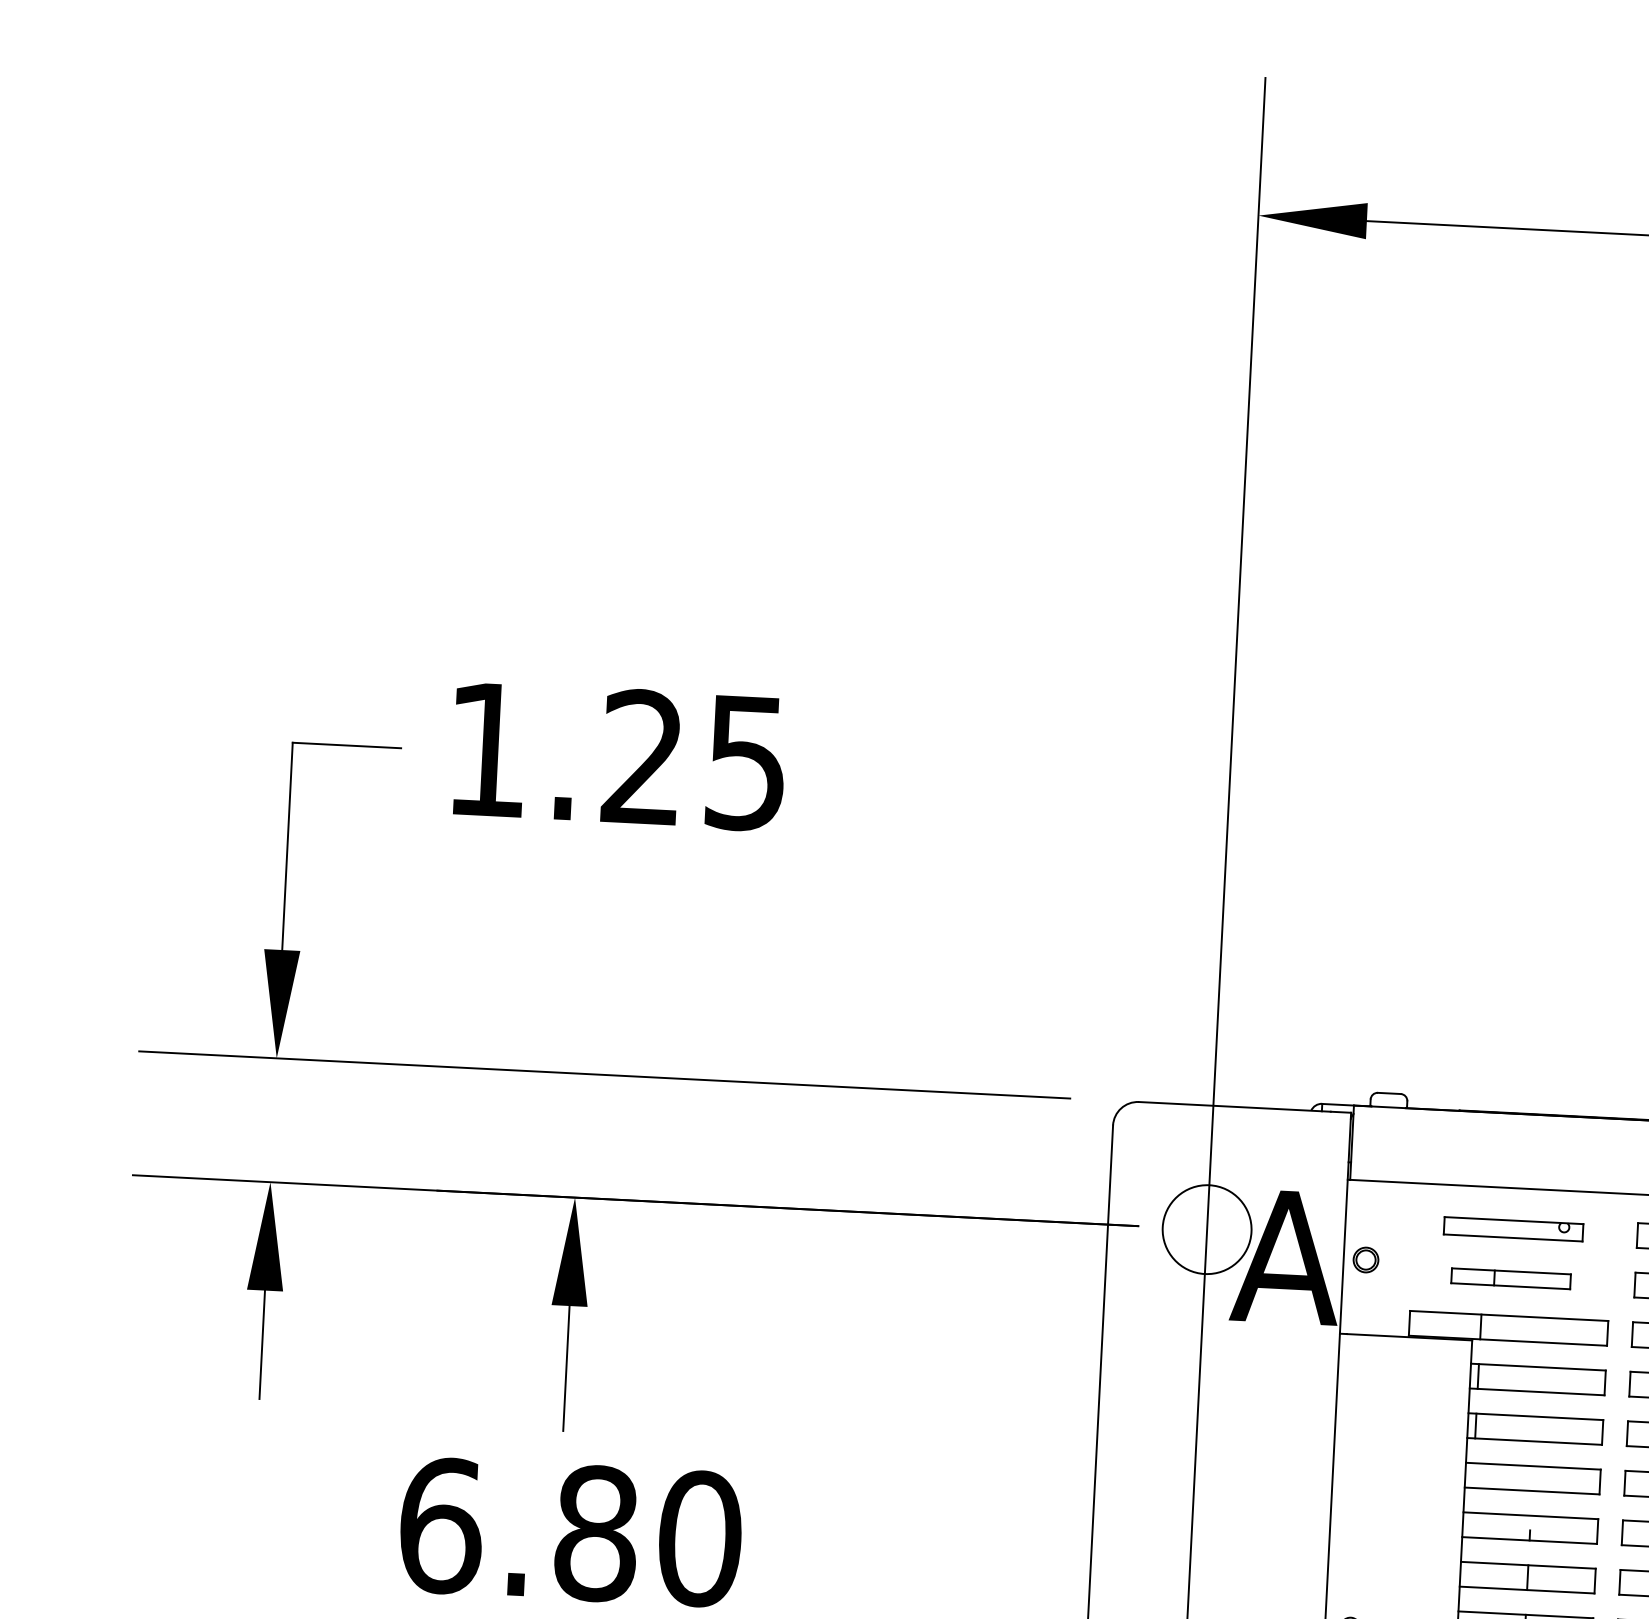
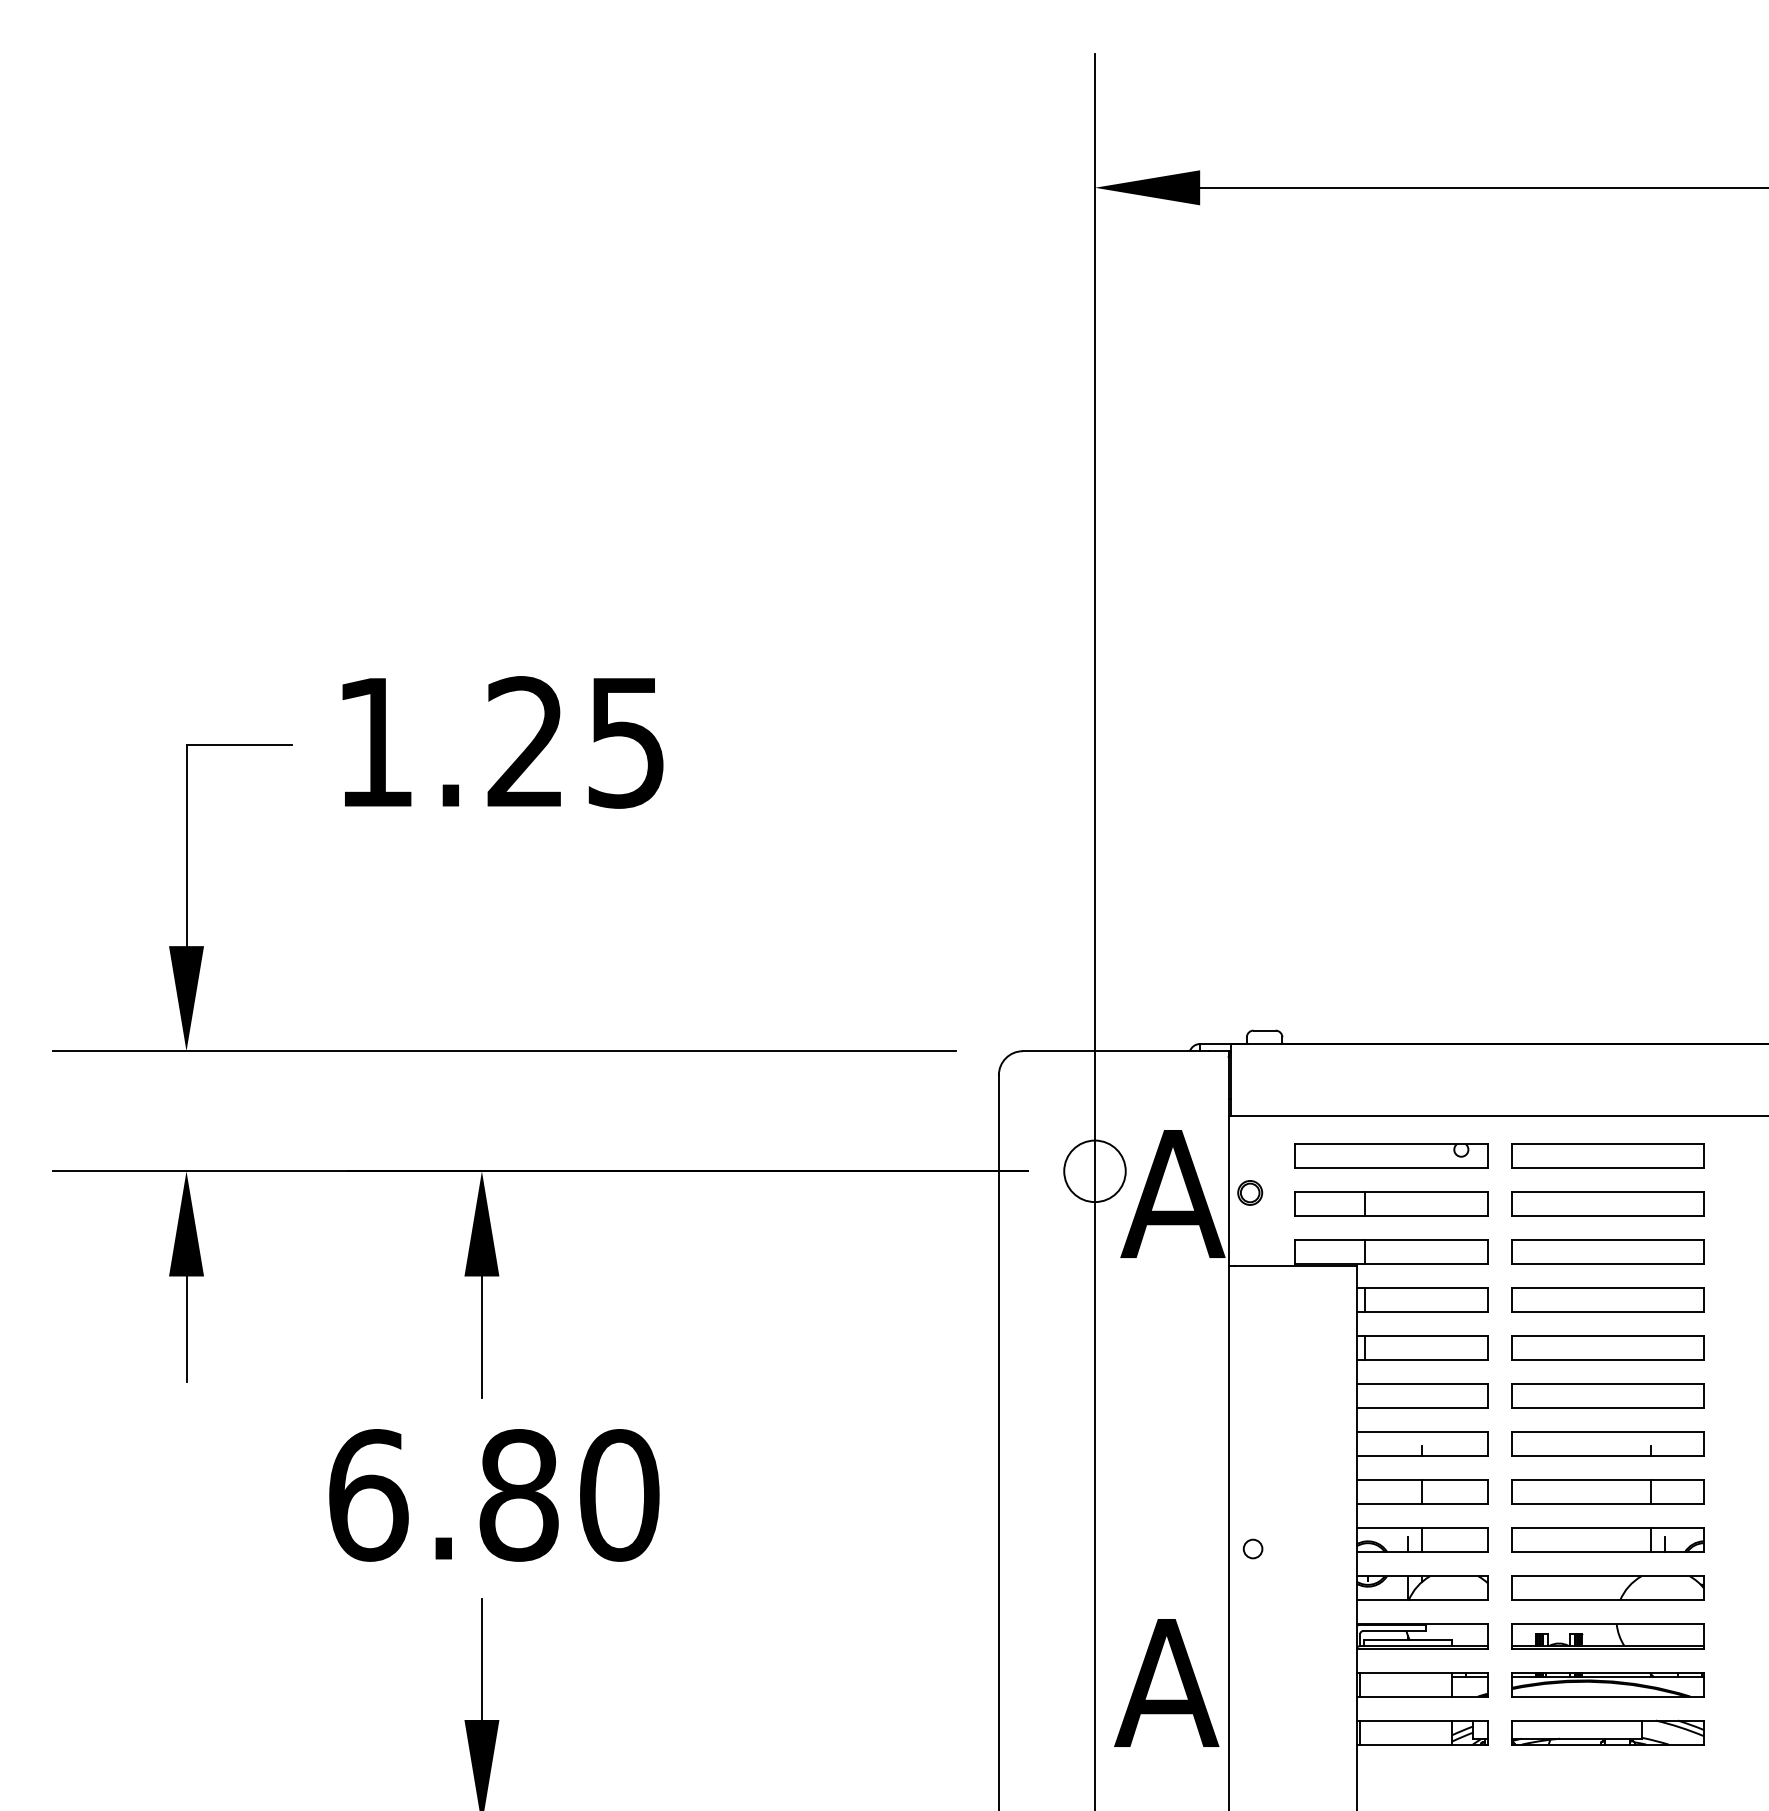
part: (1513, 1228) -> (1391, 1155), size x1.43
circle: (1206, 1229) -> (1094, 1171), size x0.71
part: (1511, 1278) -> (1391, 1203), size x1.67

